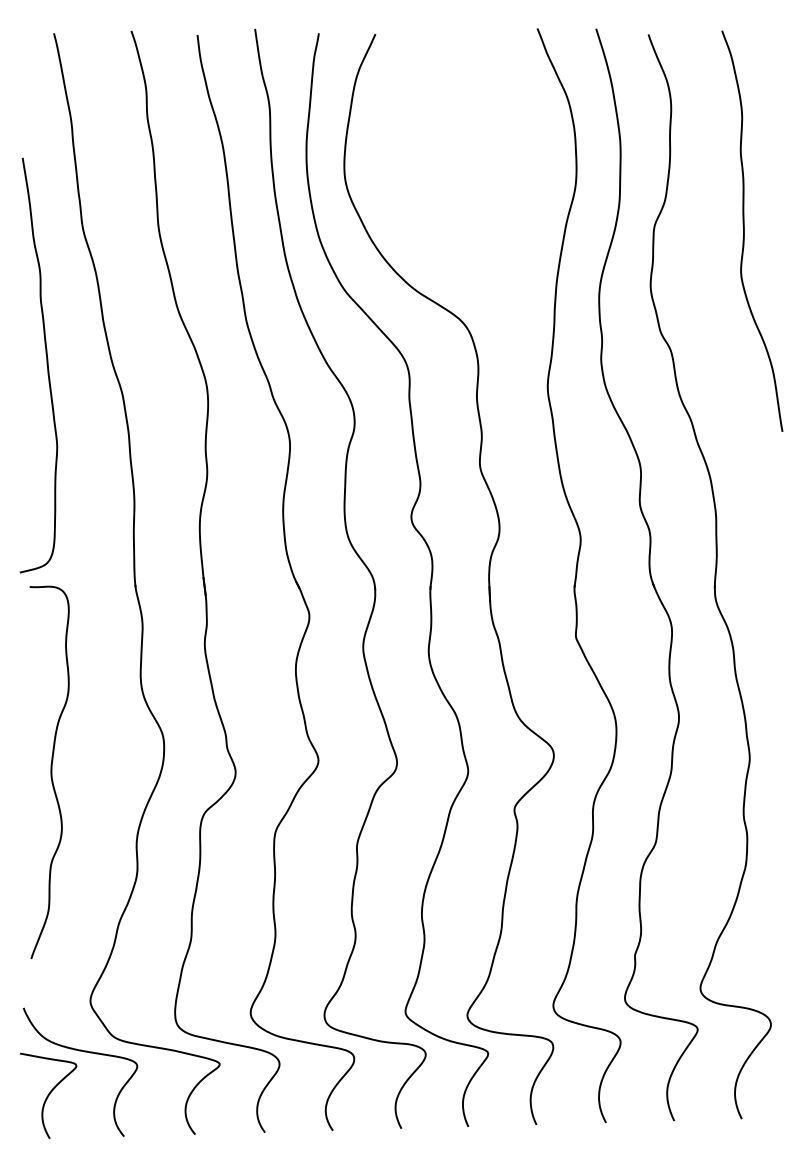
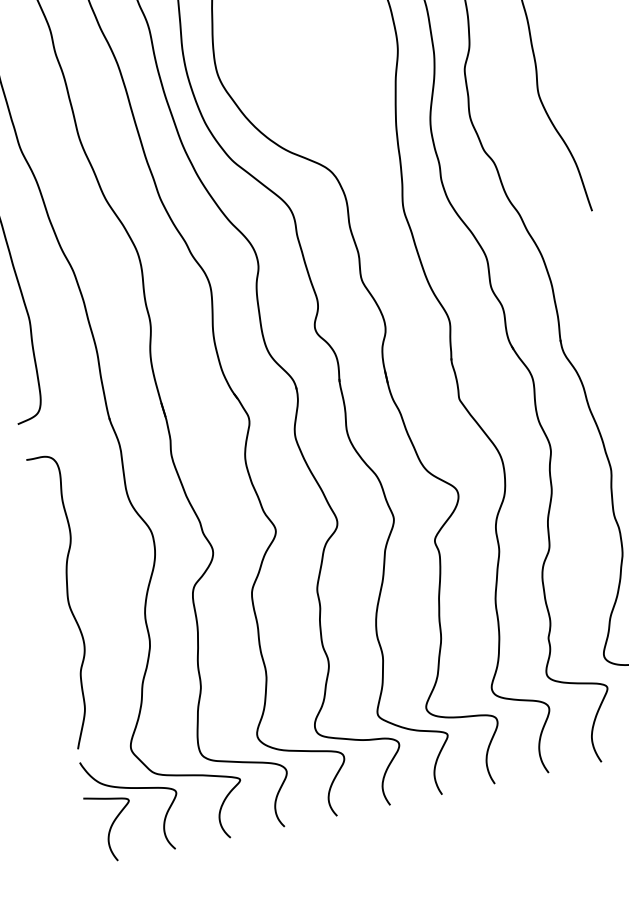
curve: (50, 772) -> (67, 601), moved

